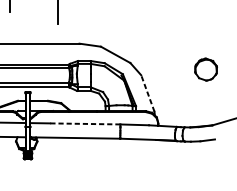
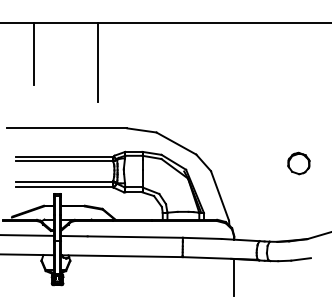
part: (205, 69) -> (298, 163), size x0.71
line: (147, 93) -> (219, 195), dashed -> solid
line: (85, 124) -> (135, 237), dashed -> solid
line: (158, 153) -> (234, 277), added

